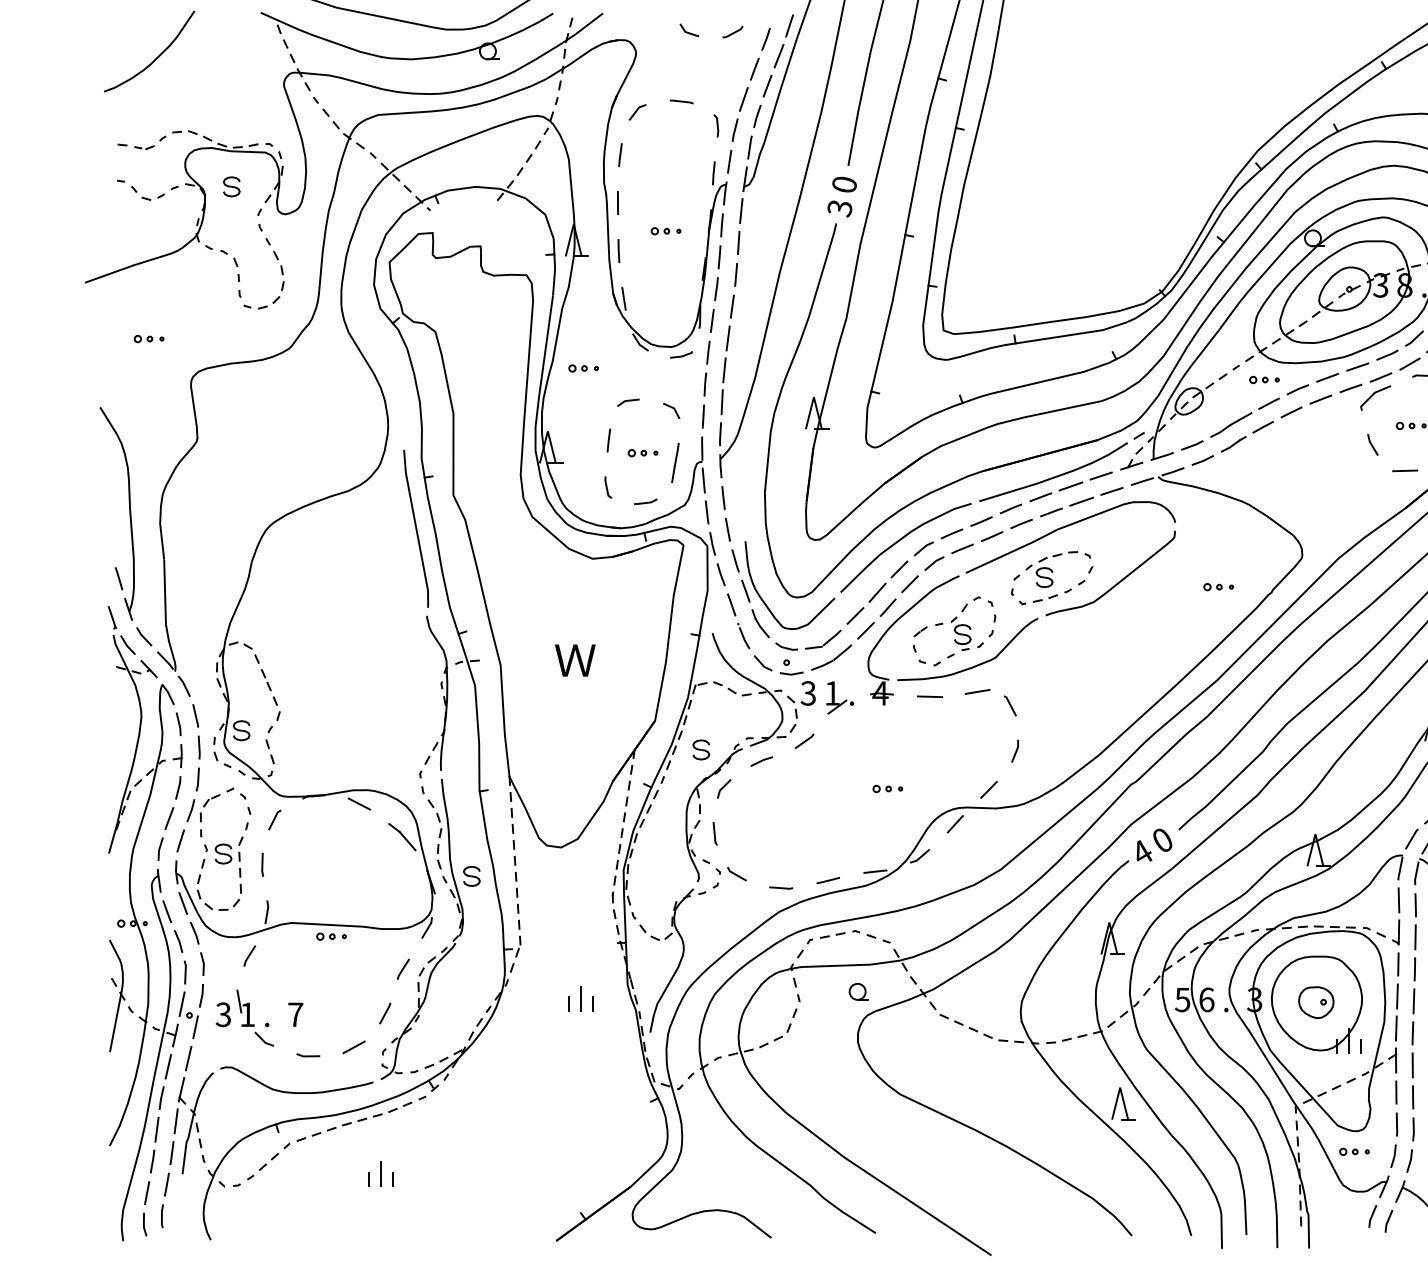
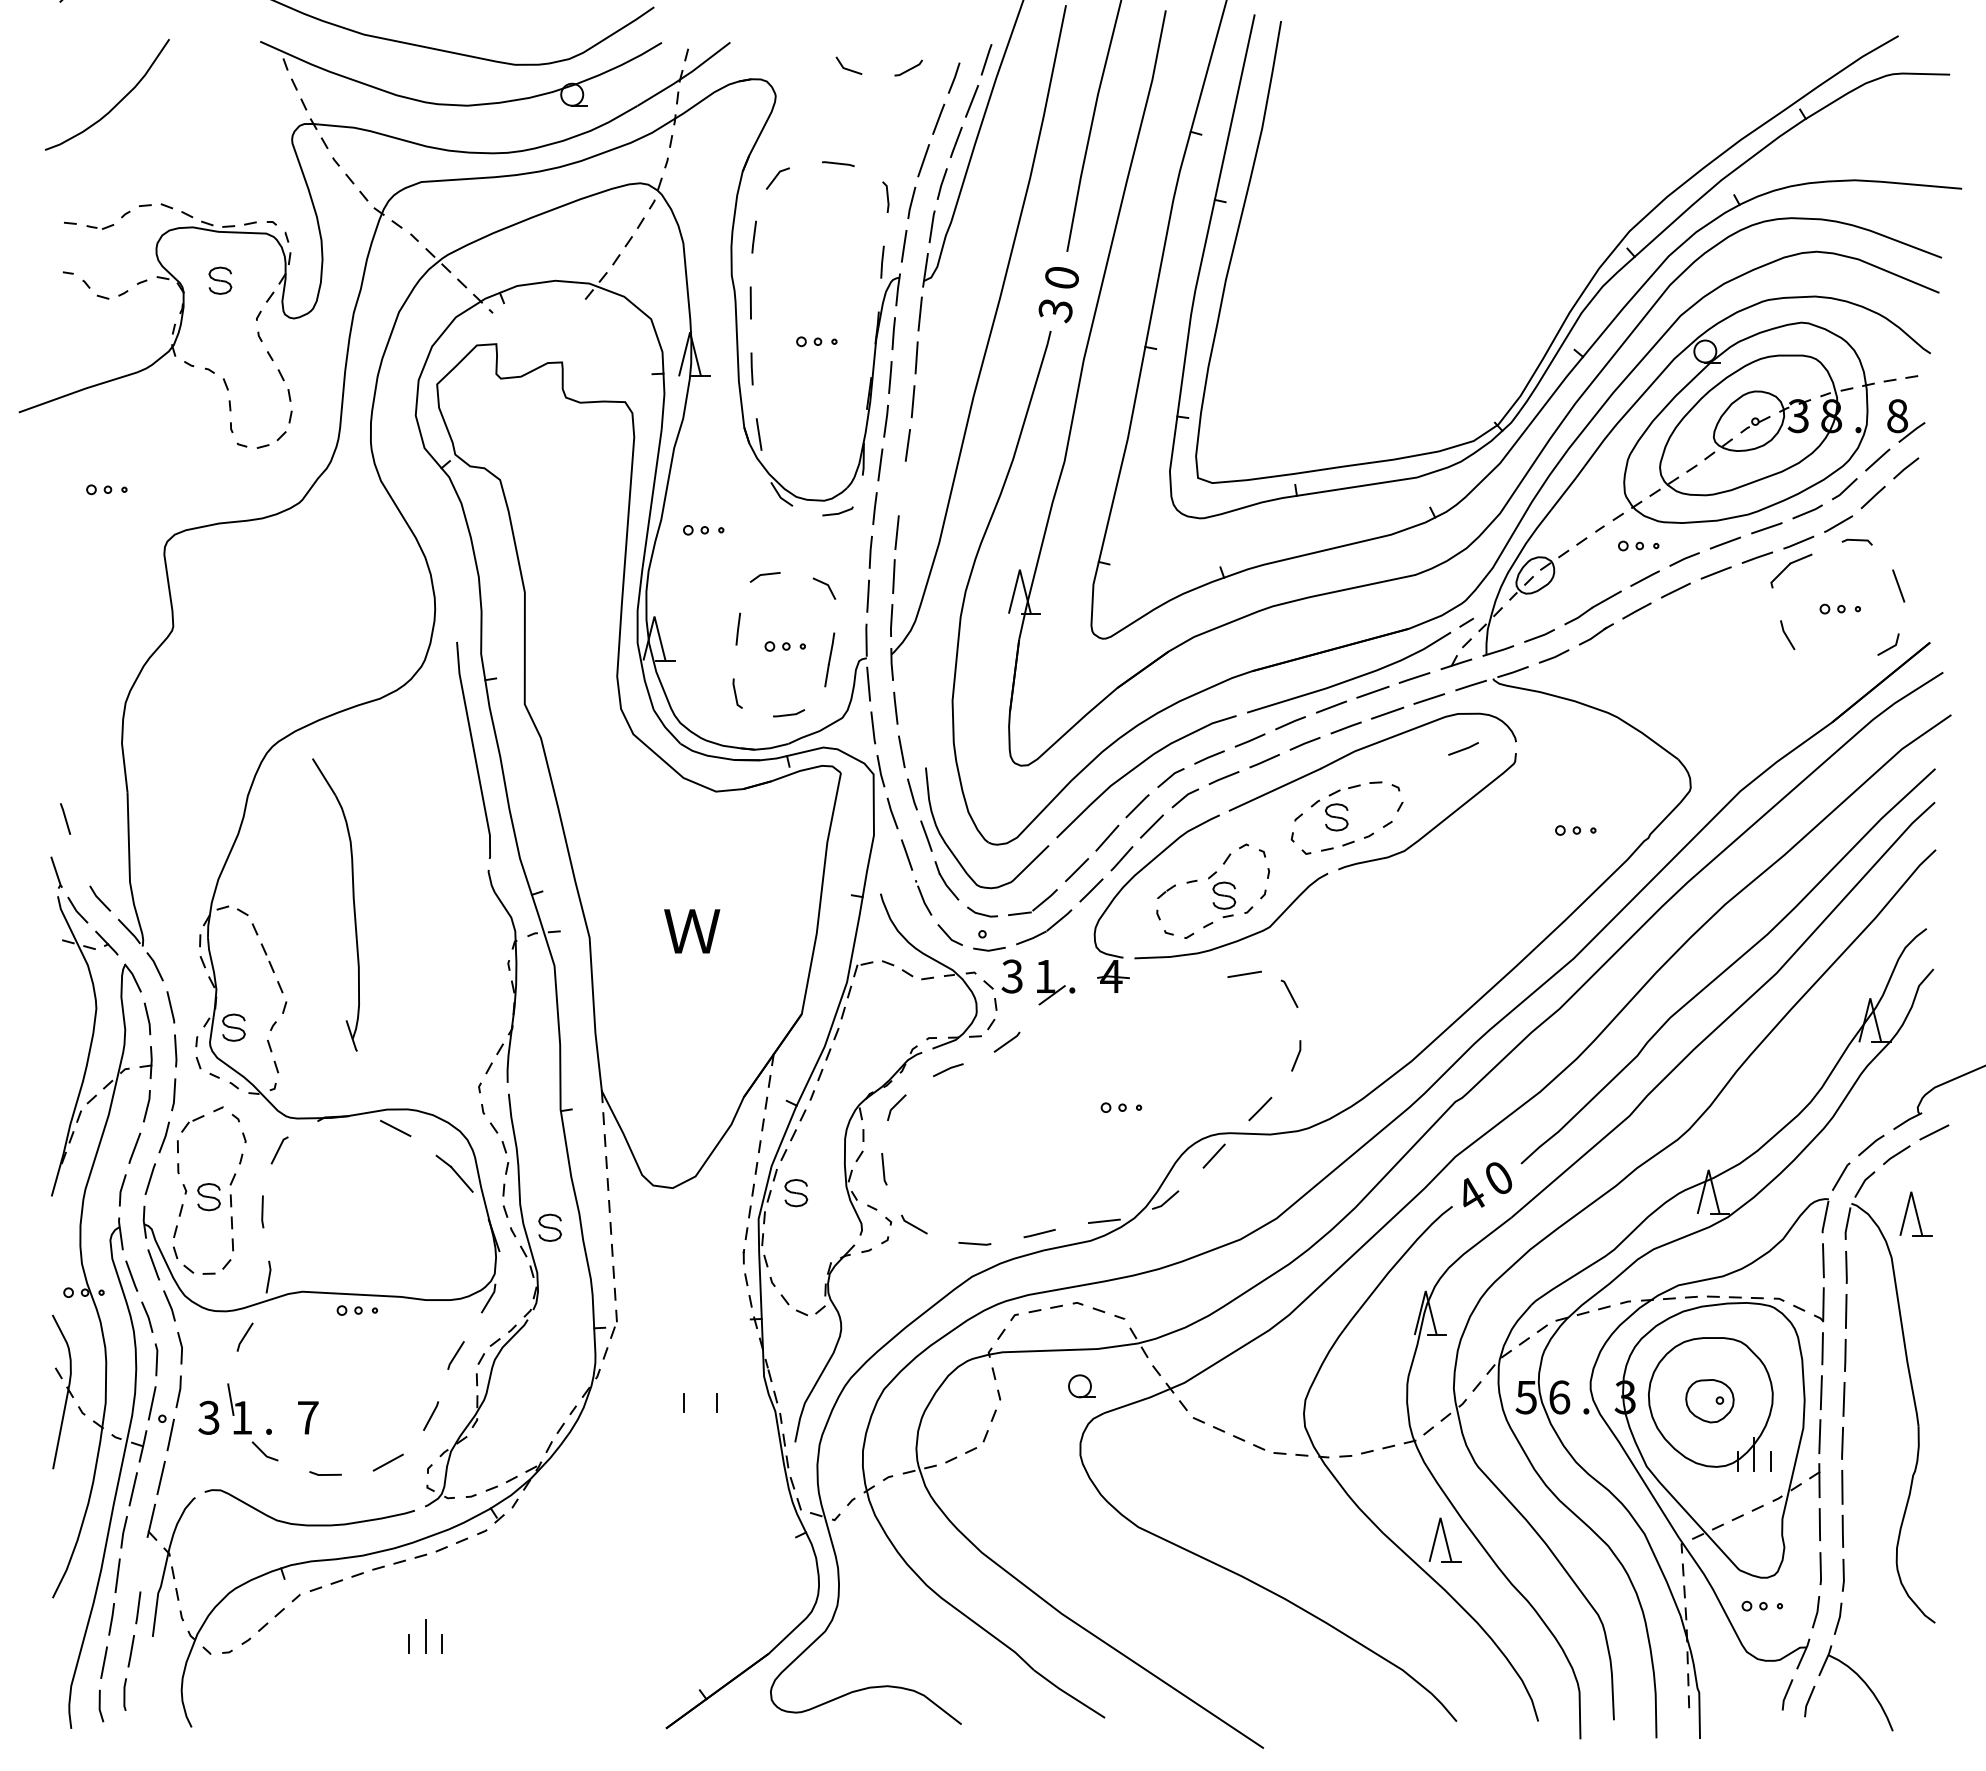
line: (728, 338) -> (902, 488), removed
line: (1404, 470) -> (1831, 670), removed
part: (129, 509) -> (352, 899), moved
line: (1136, 527) -> (1463, 748), added
line: (929, 696) -> (1178, 980), removed
part: (701, 750) -> (796, 1193), moved
line: (581, 998) -> (700, 1395), removed
line: (175, 1120) -> (143, 1563), removed

